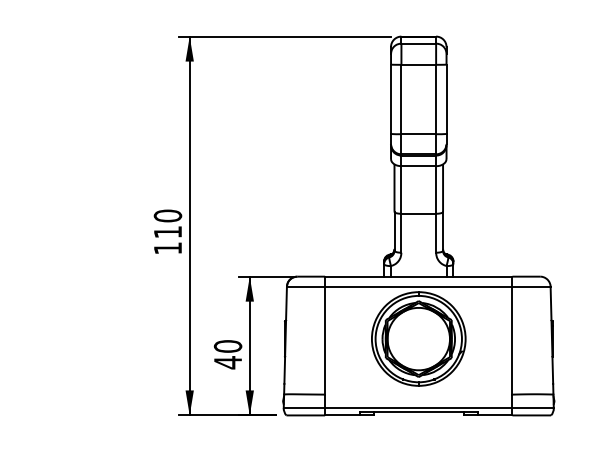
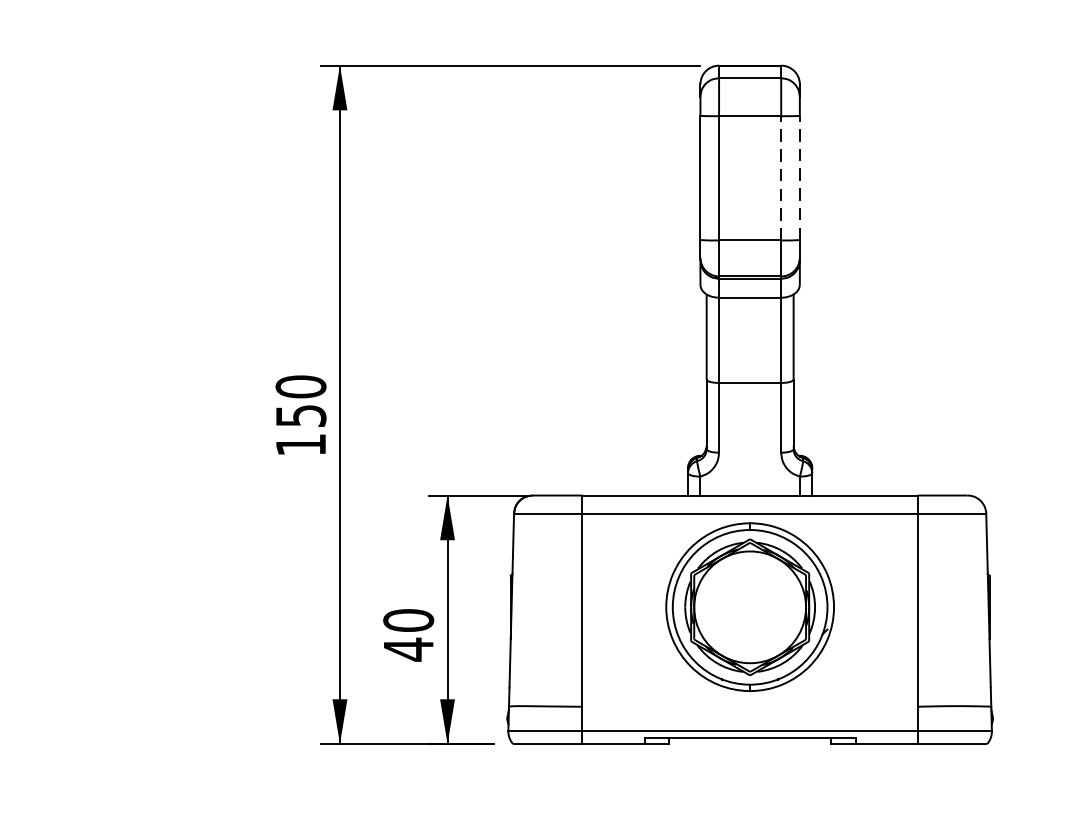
line: (436, 99) -> (781, 178), solid -> dashed
line: (446, 99) -> (799, 178), solid -> dashed
text: (168, 232) -> (301, 416), 110 -> 150

